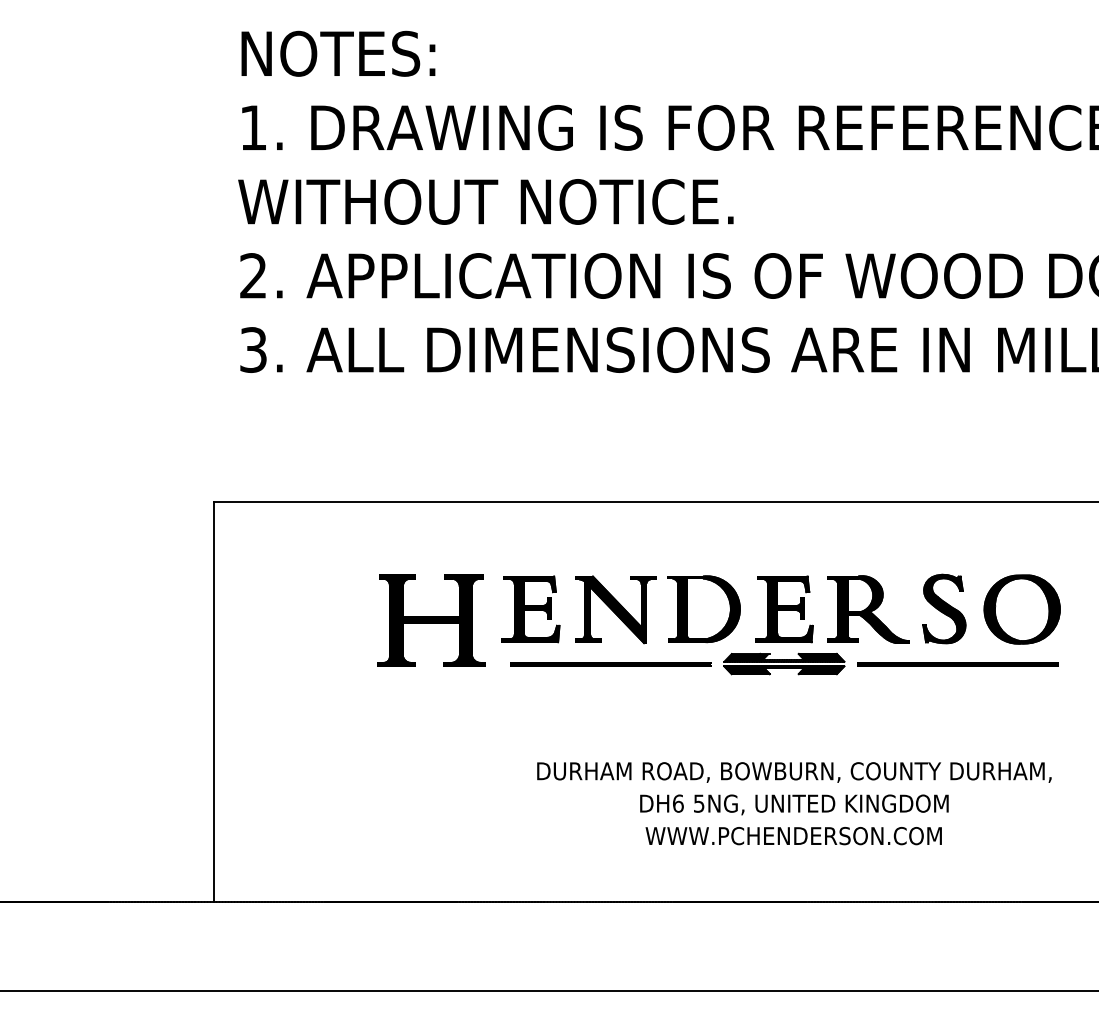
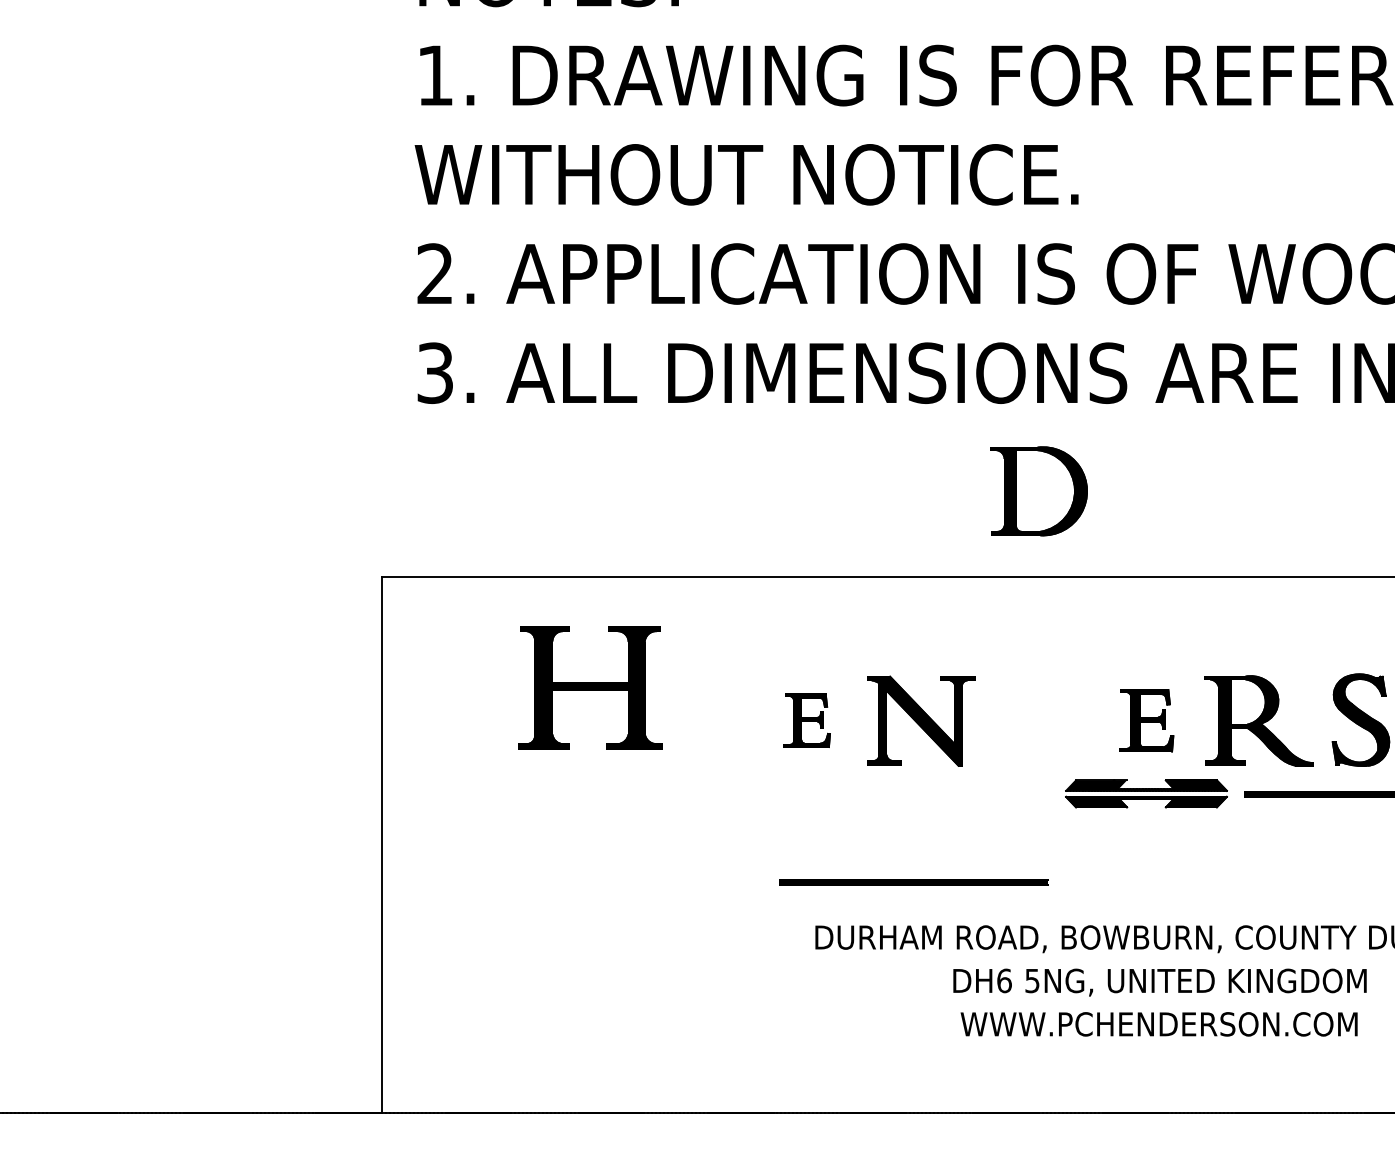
part: (530, 609) -> (806, 720), size x0.6
part: (703, 609) -> (1038, 491), moved
part: (784, 609) -> (1146, 720), size x0.7
part: (431, 620) -> (590, 687), moved
line: (610, 664) -> (913, 882), moved

